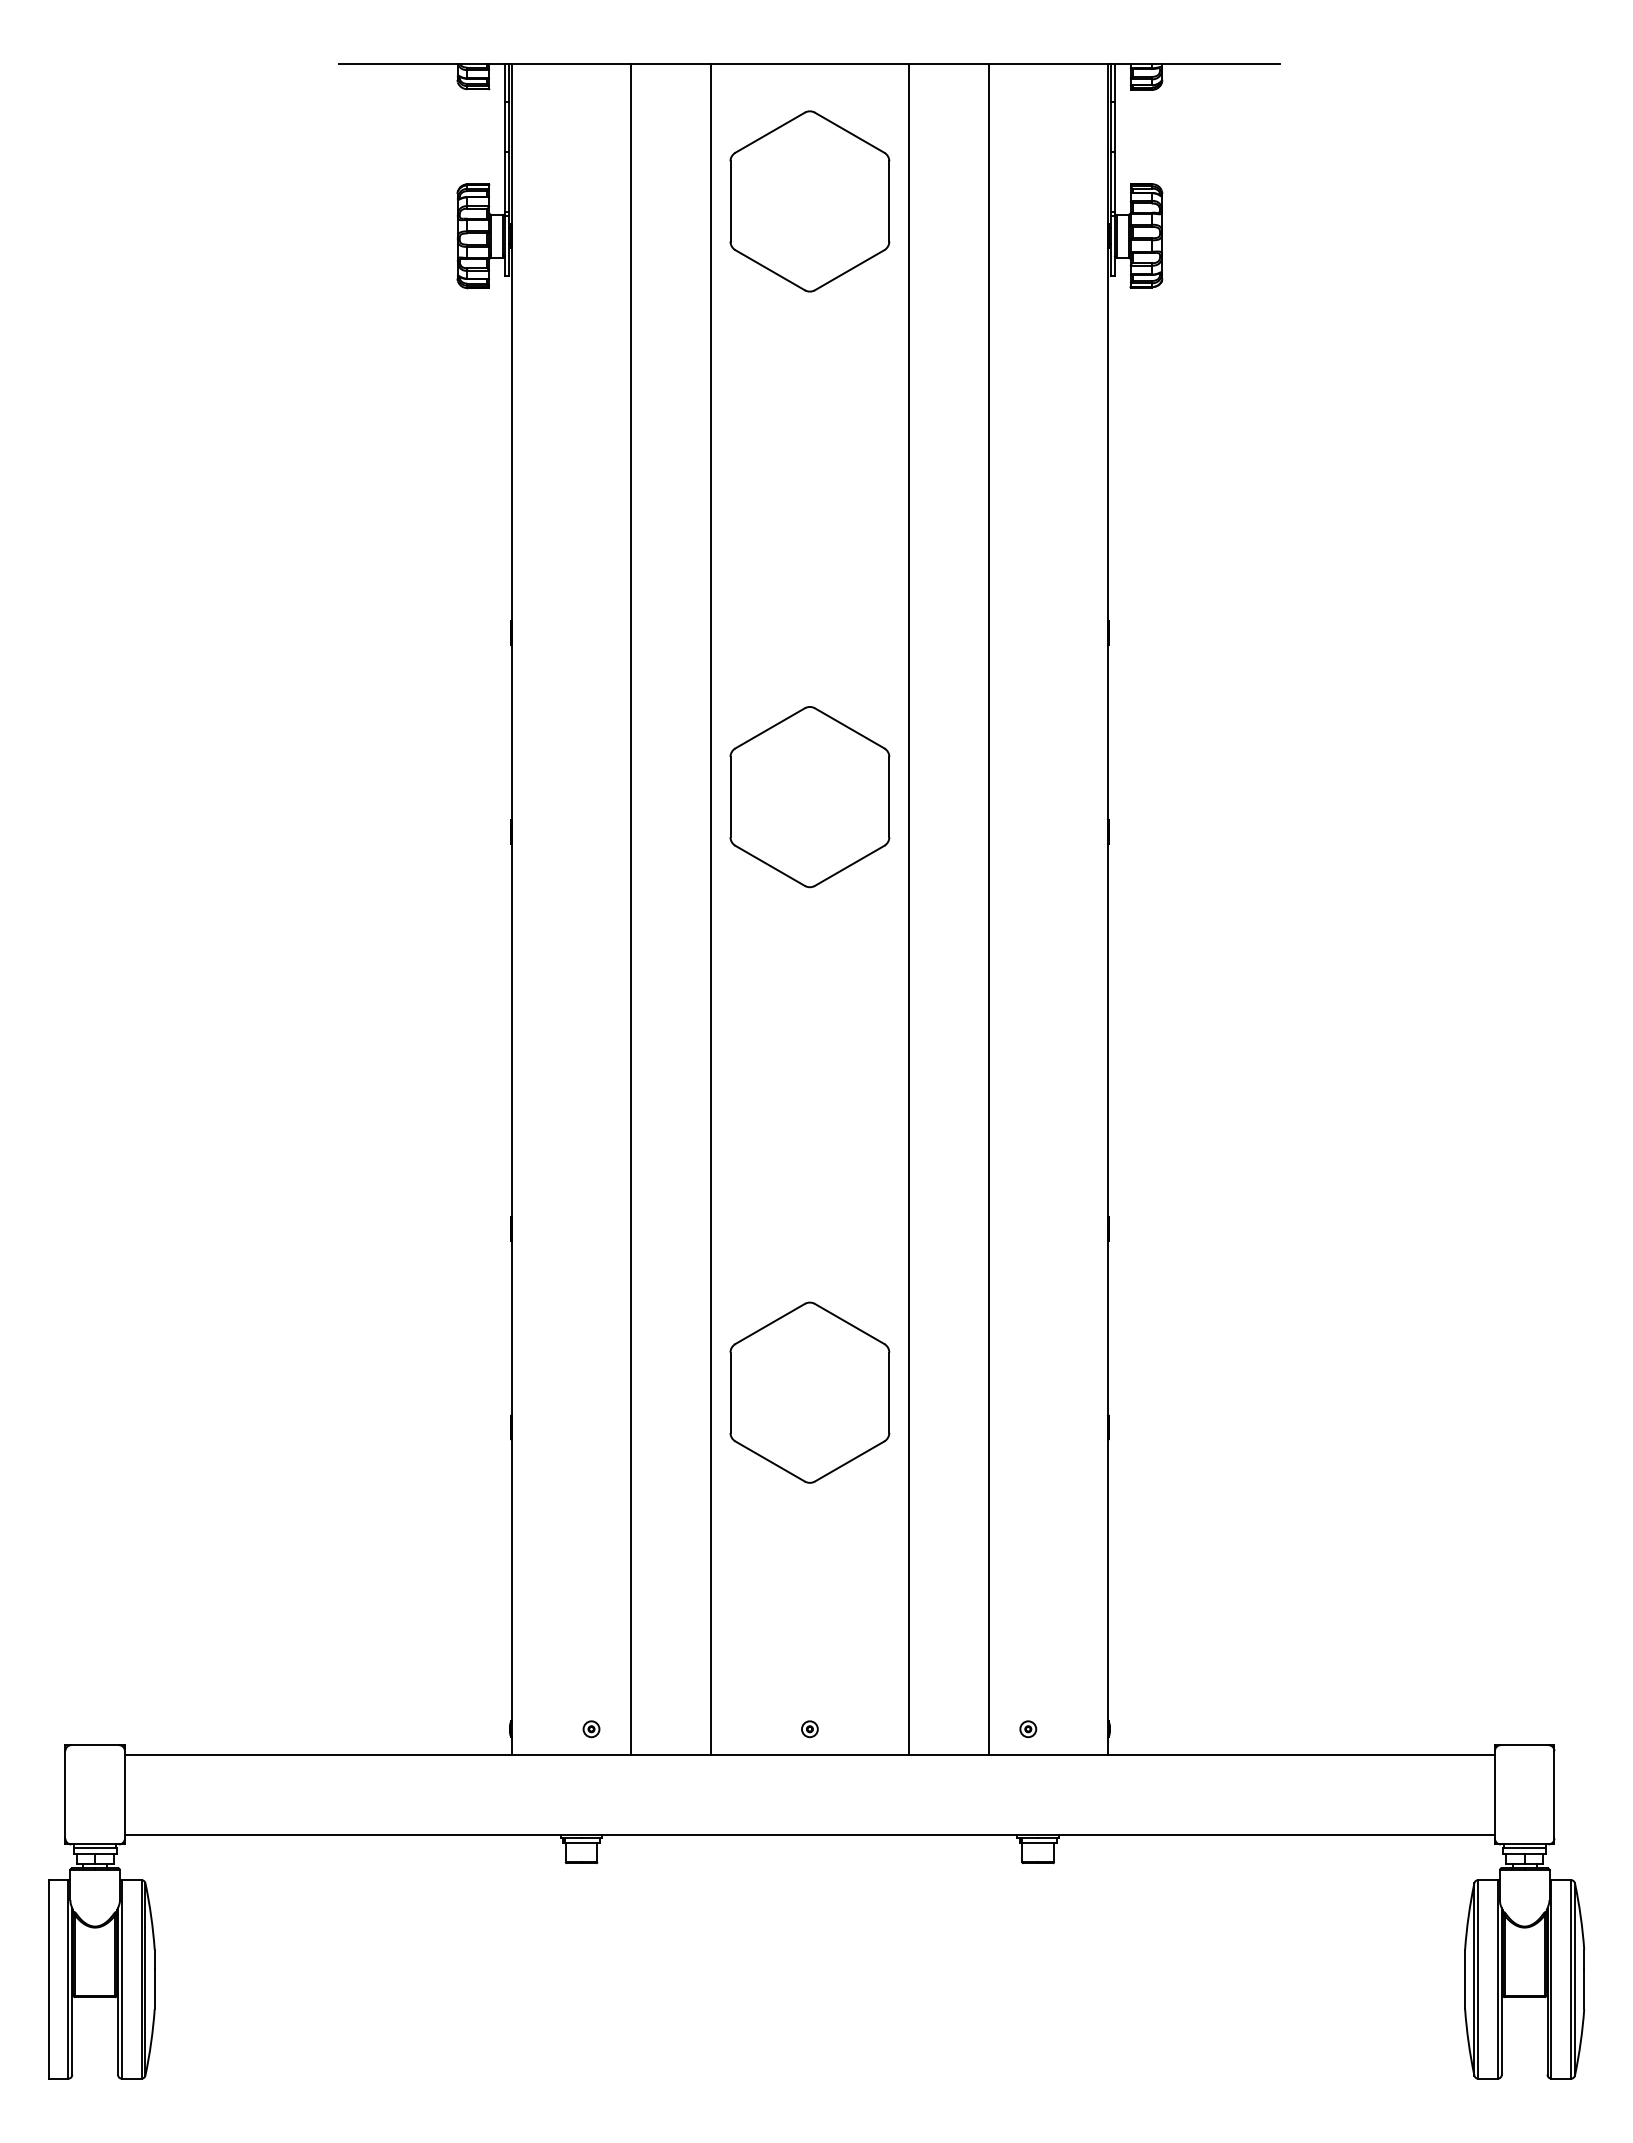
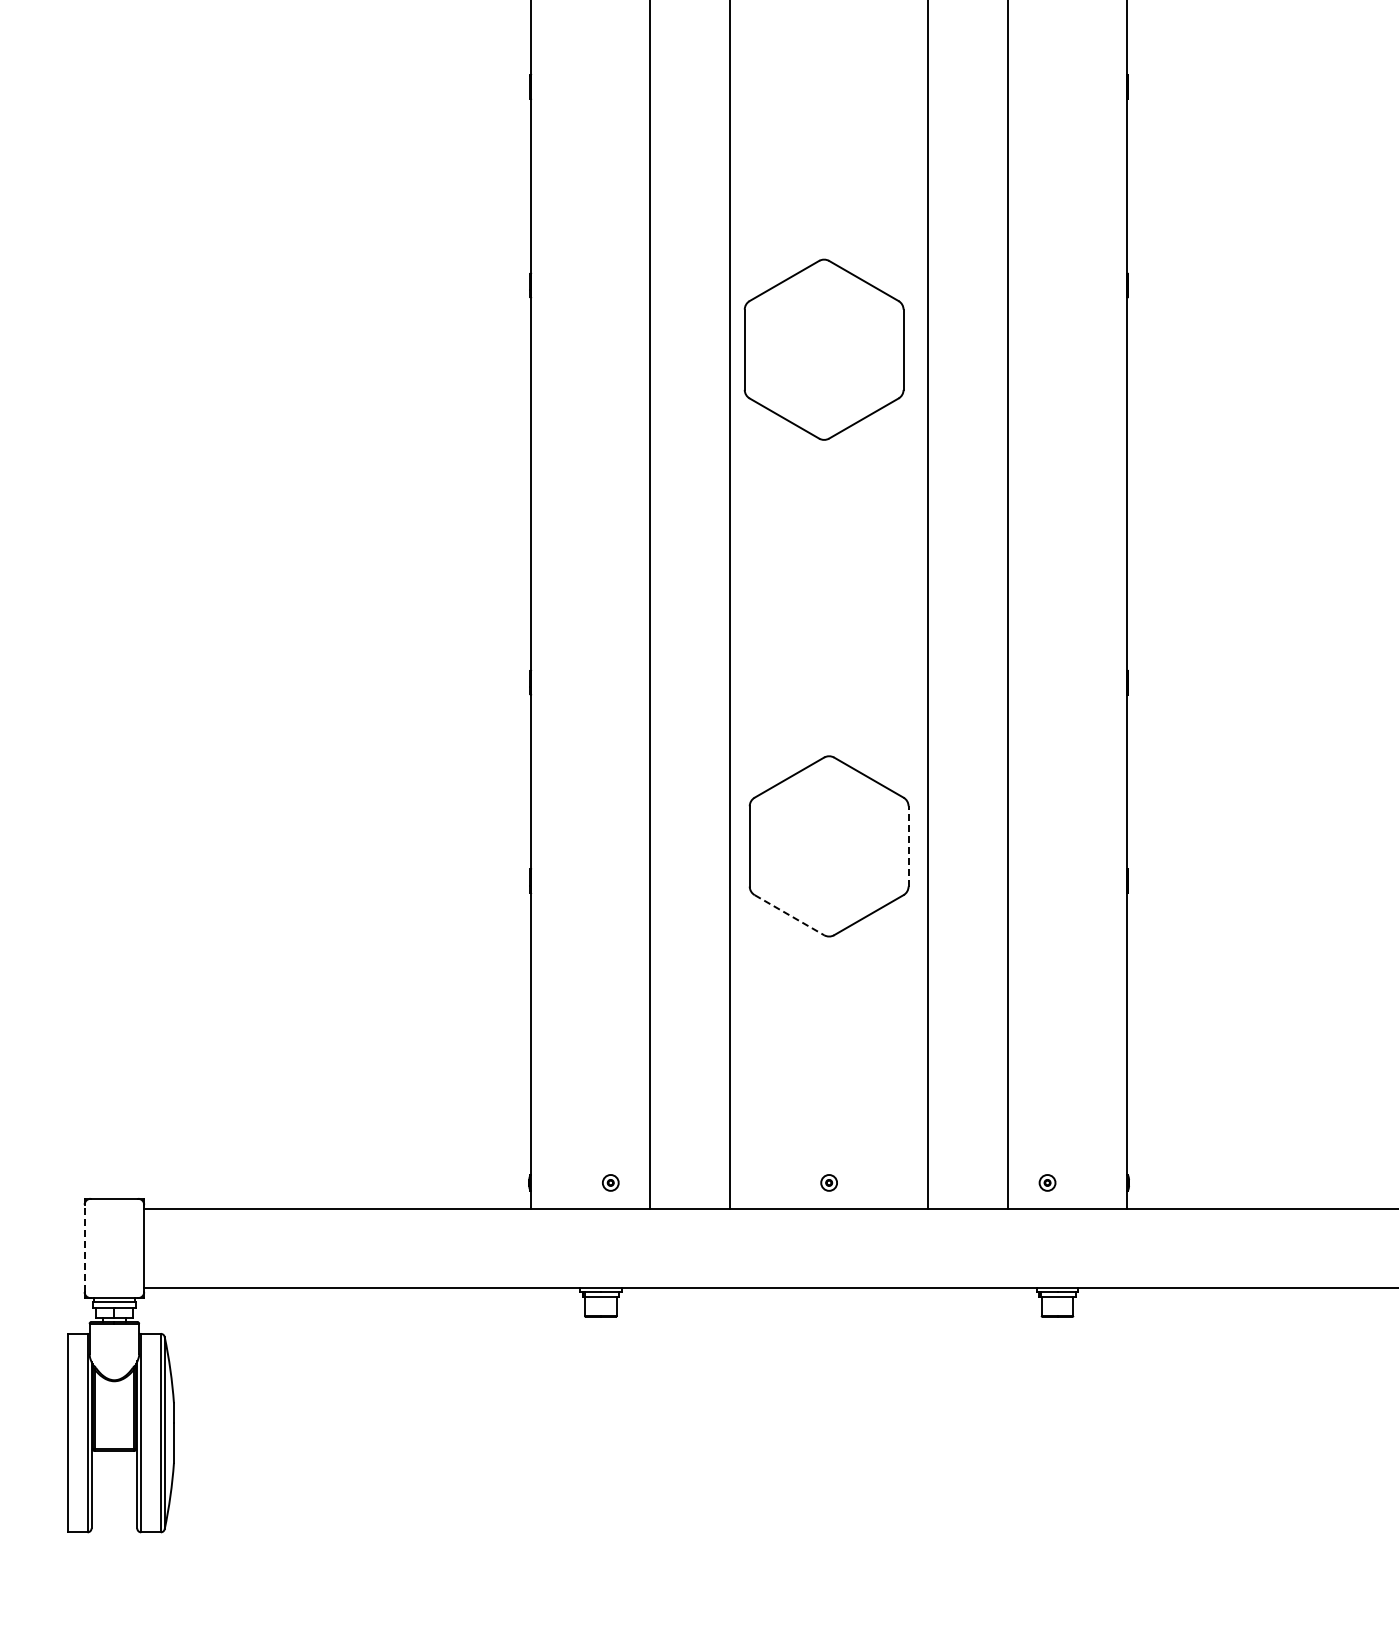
part: (809, 797) -> (823, 350), moved
line: (889, 1392) -> (908, 846), solid -> dashed
line: (770, 1461) -> (789, 915), solid -> dashed
line: (65, 1794) -> (84, 1248), solid -> dashed

